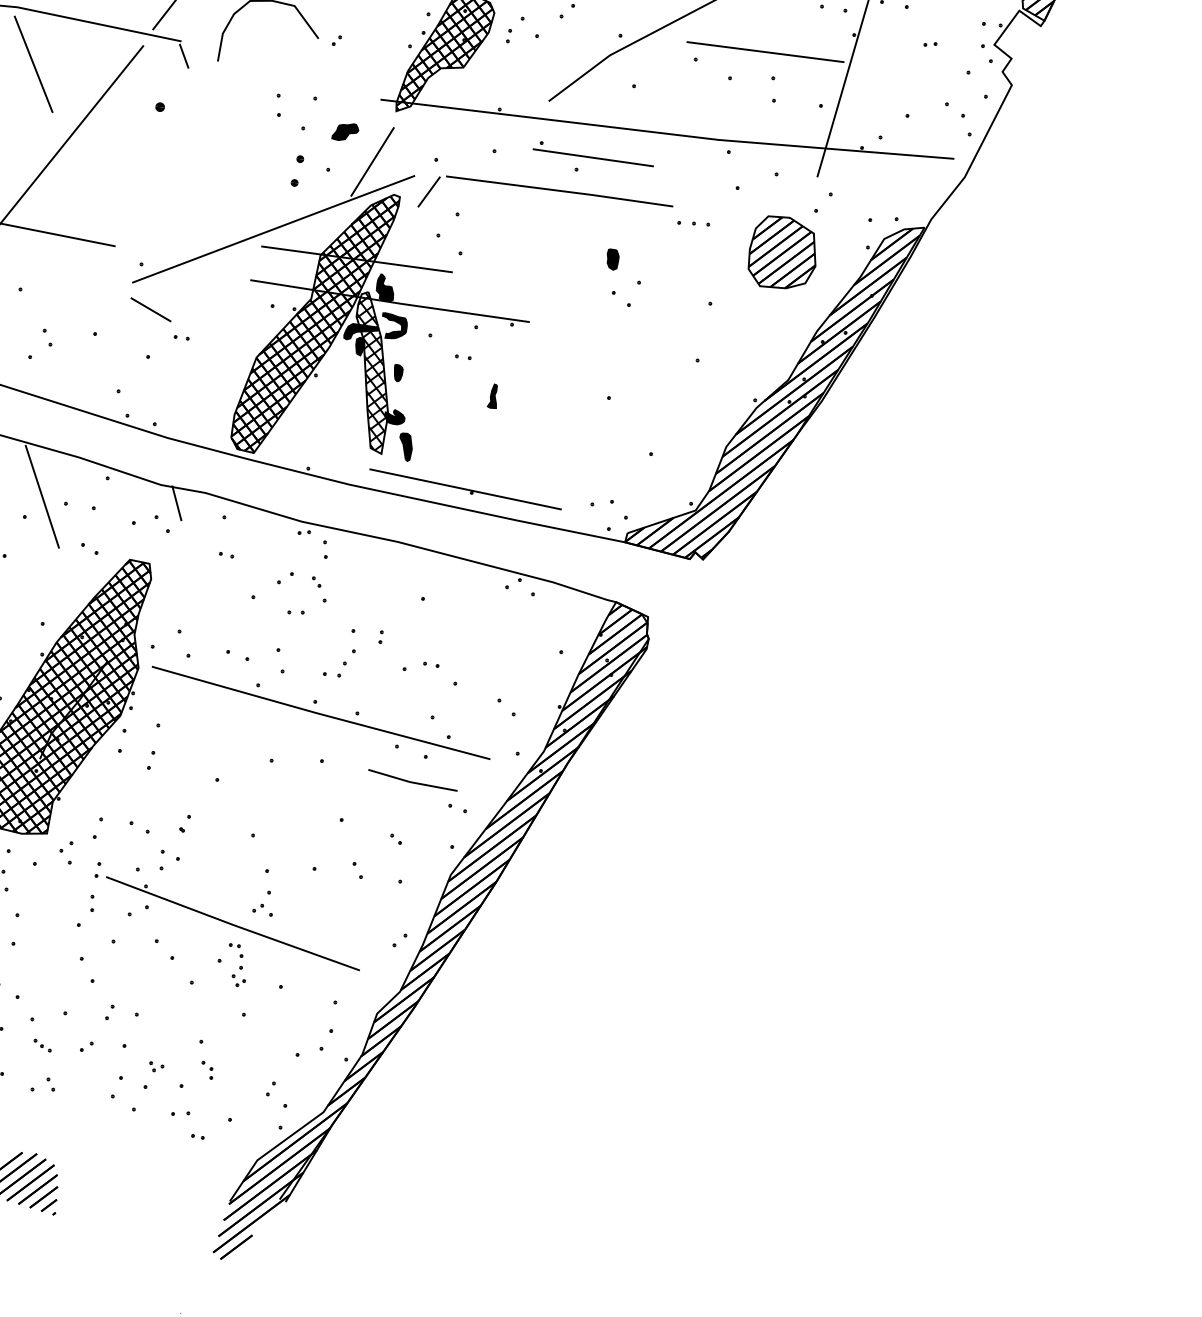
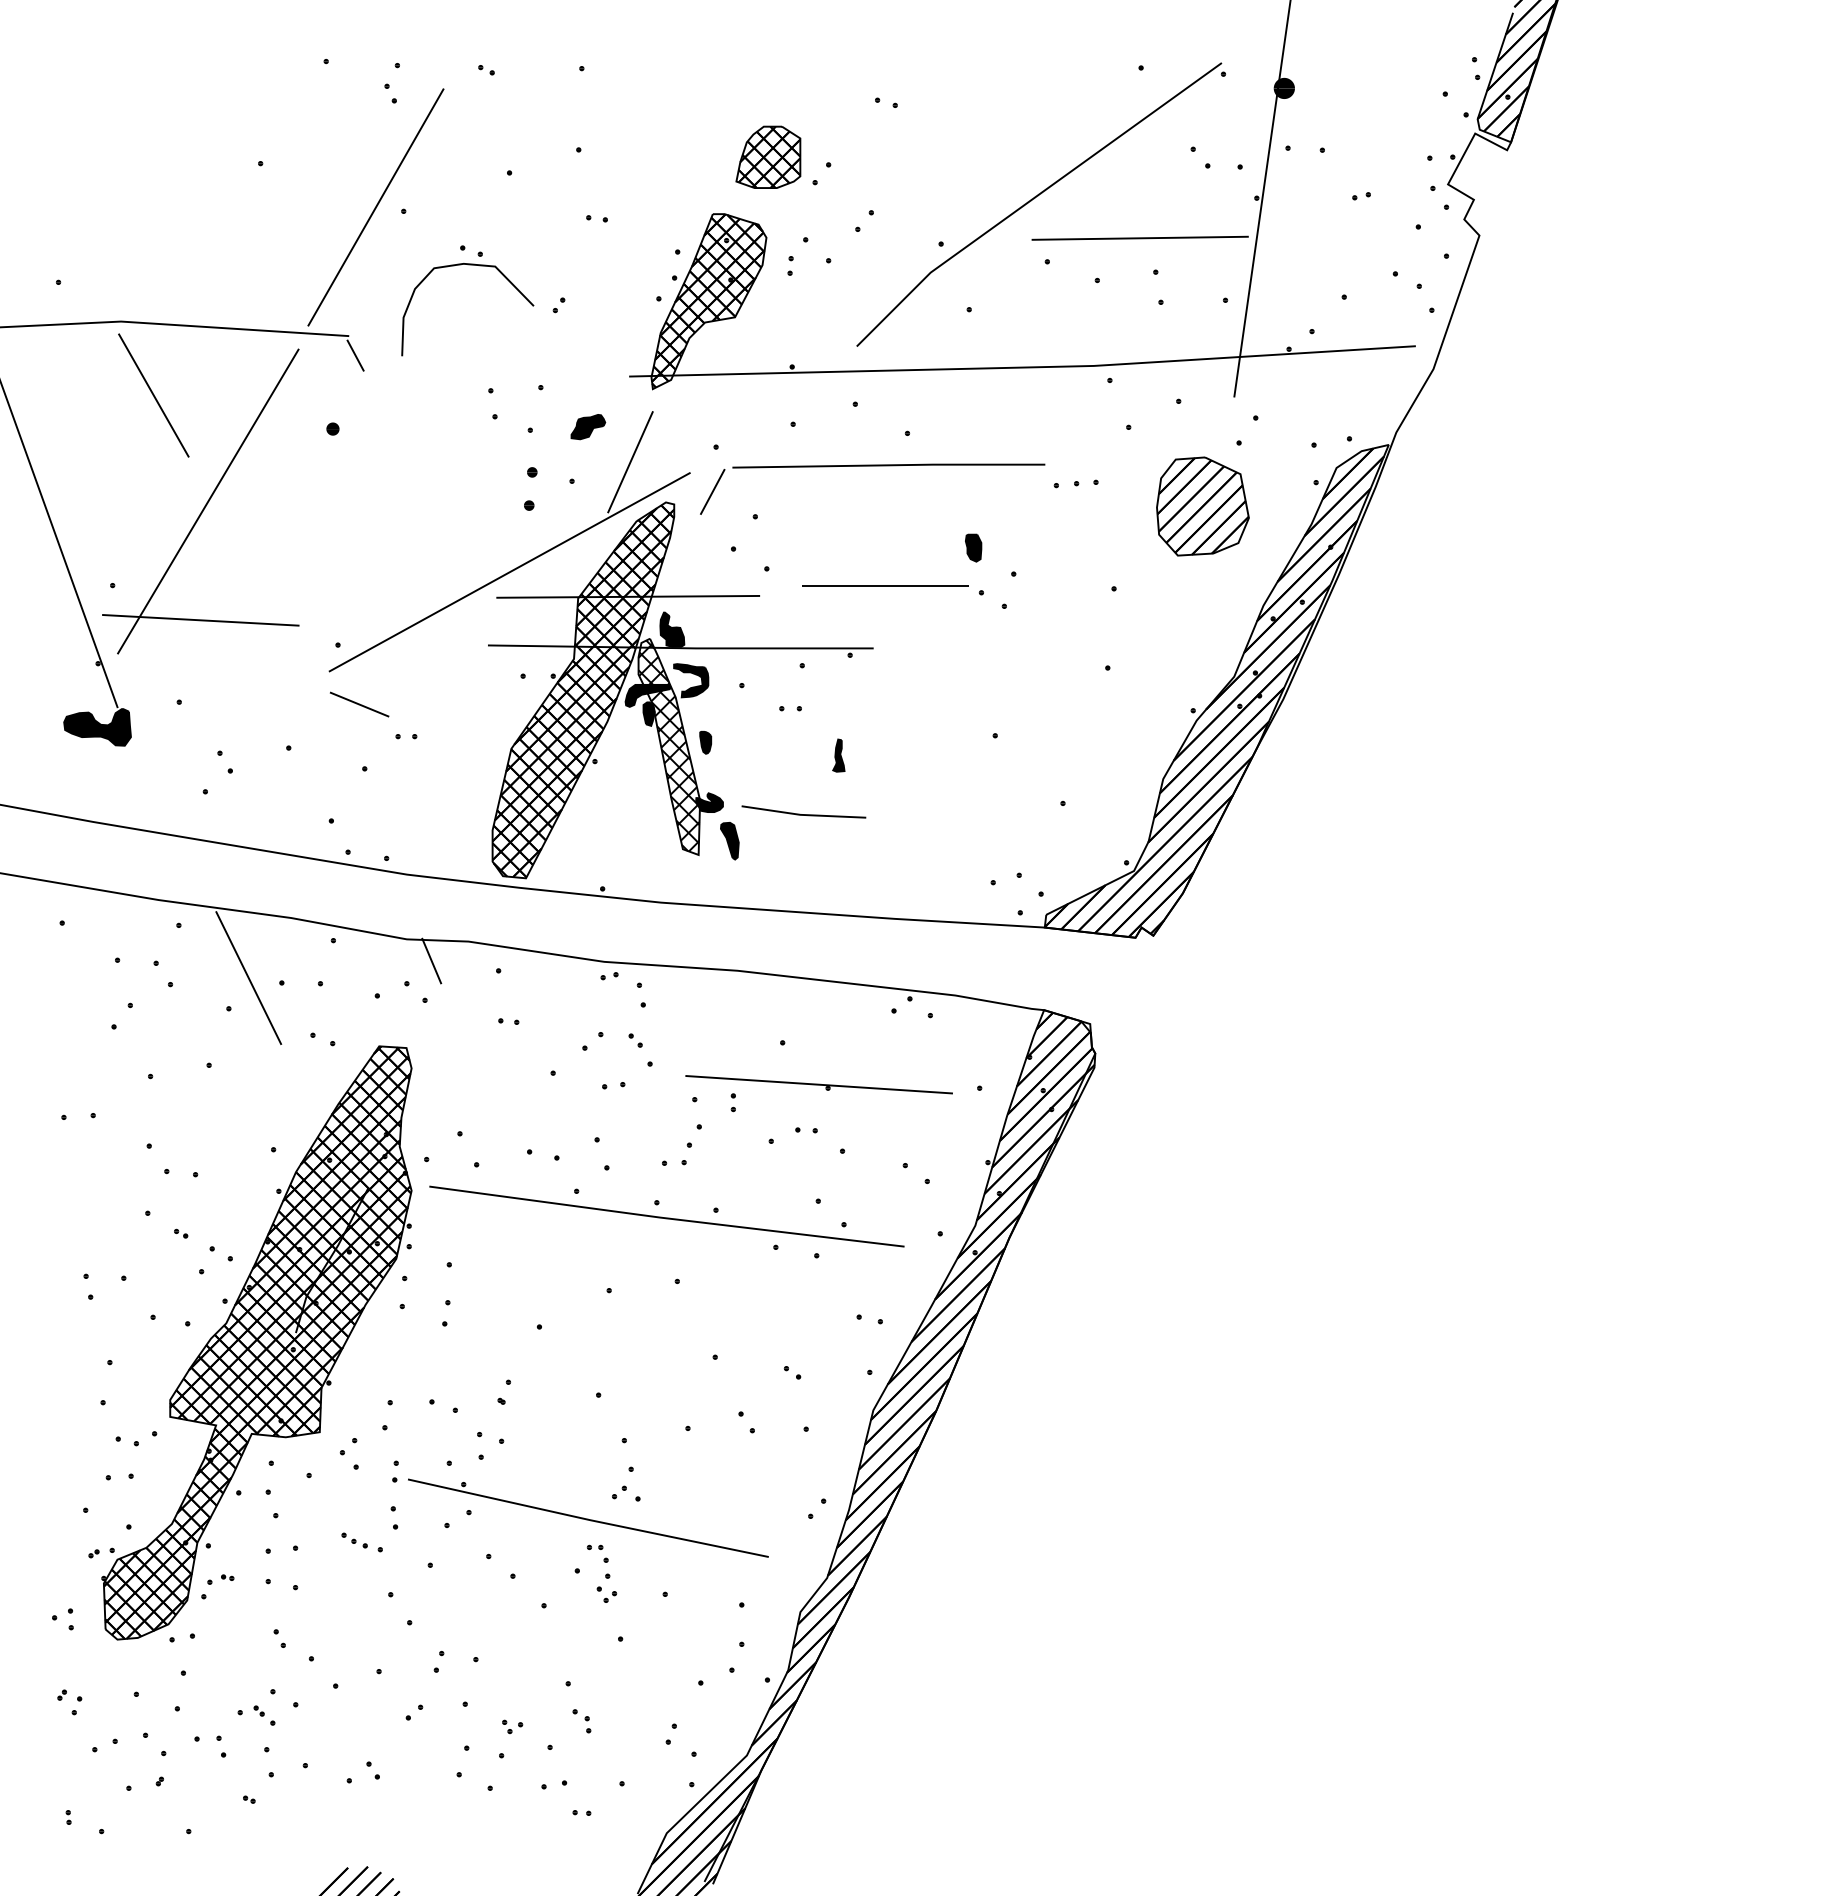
line: (593, 157) -> (885, 585), moved
part: (465, 489) -> (818, 1084), moved
line: (412, 782) -> (803, 814), moved
part: (42, 1045) -> (354, 1540), moved

